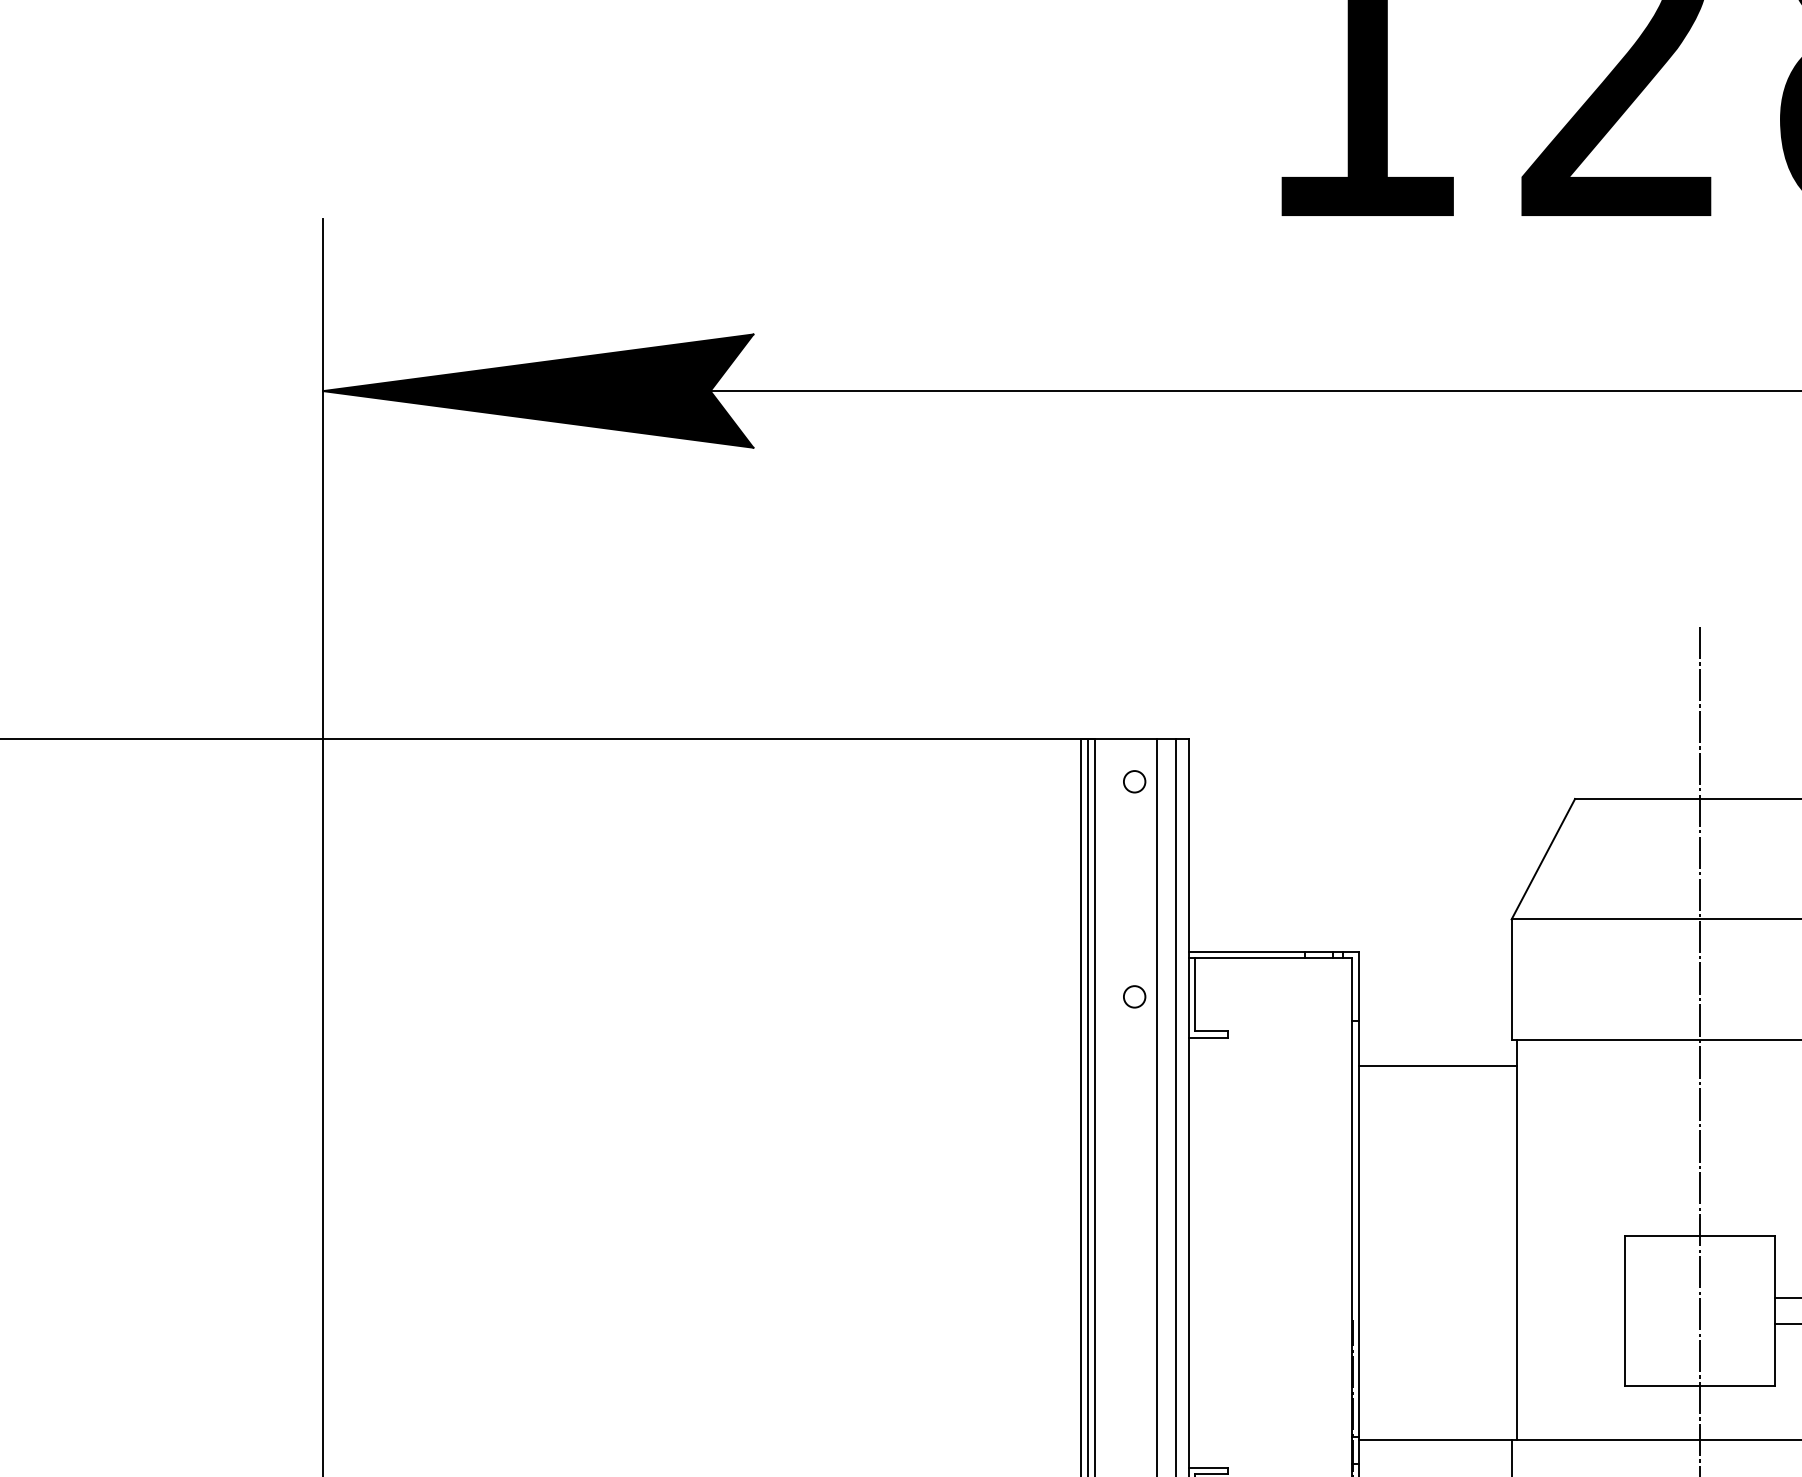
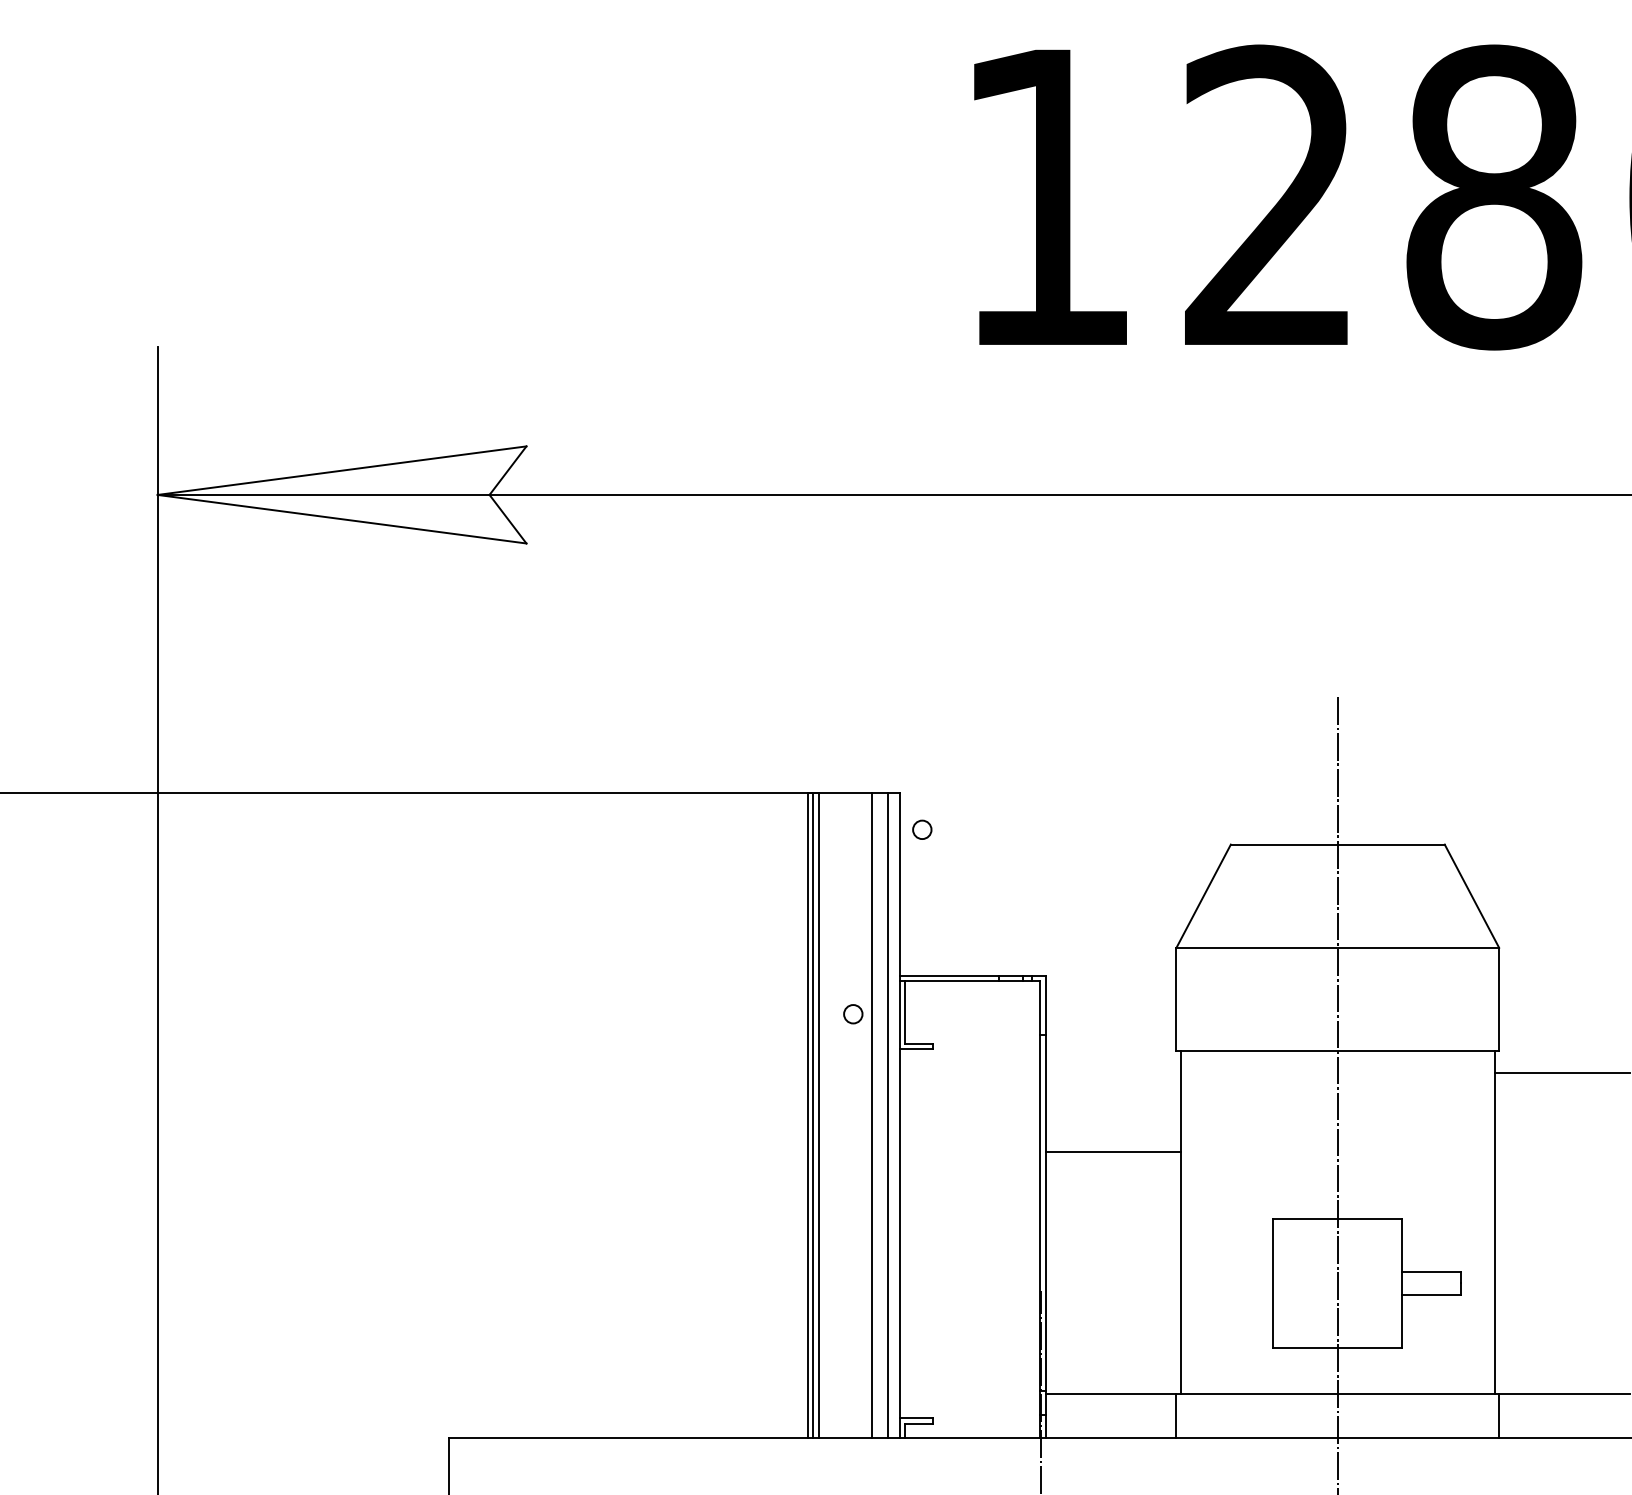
fill: (537, 390) -> (341, 494), removed
circle: (1134, 781) -> (922, 829), moved
line: (1438, 1065) -> (1113, 1152), moved

